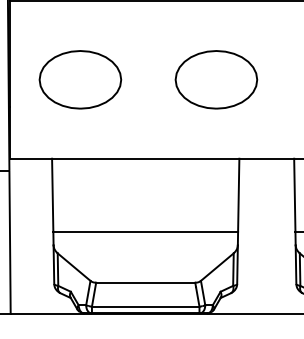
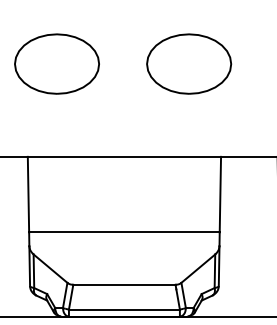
part: (80, 79) -> (57, 63), moved
part: (216, 79) -> (189, 63), moved

